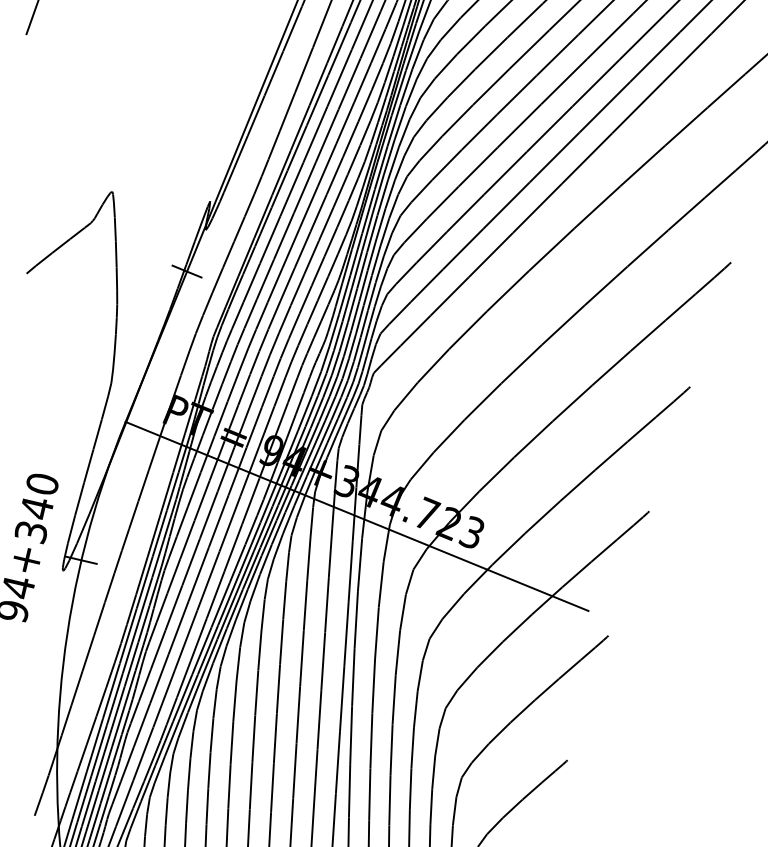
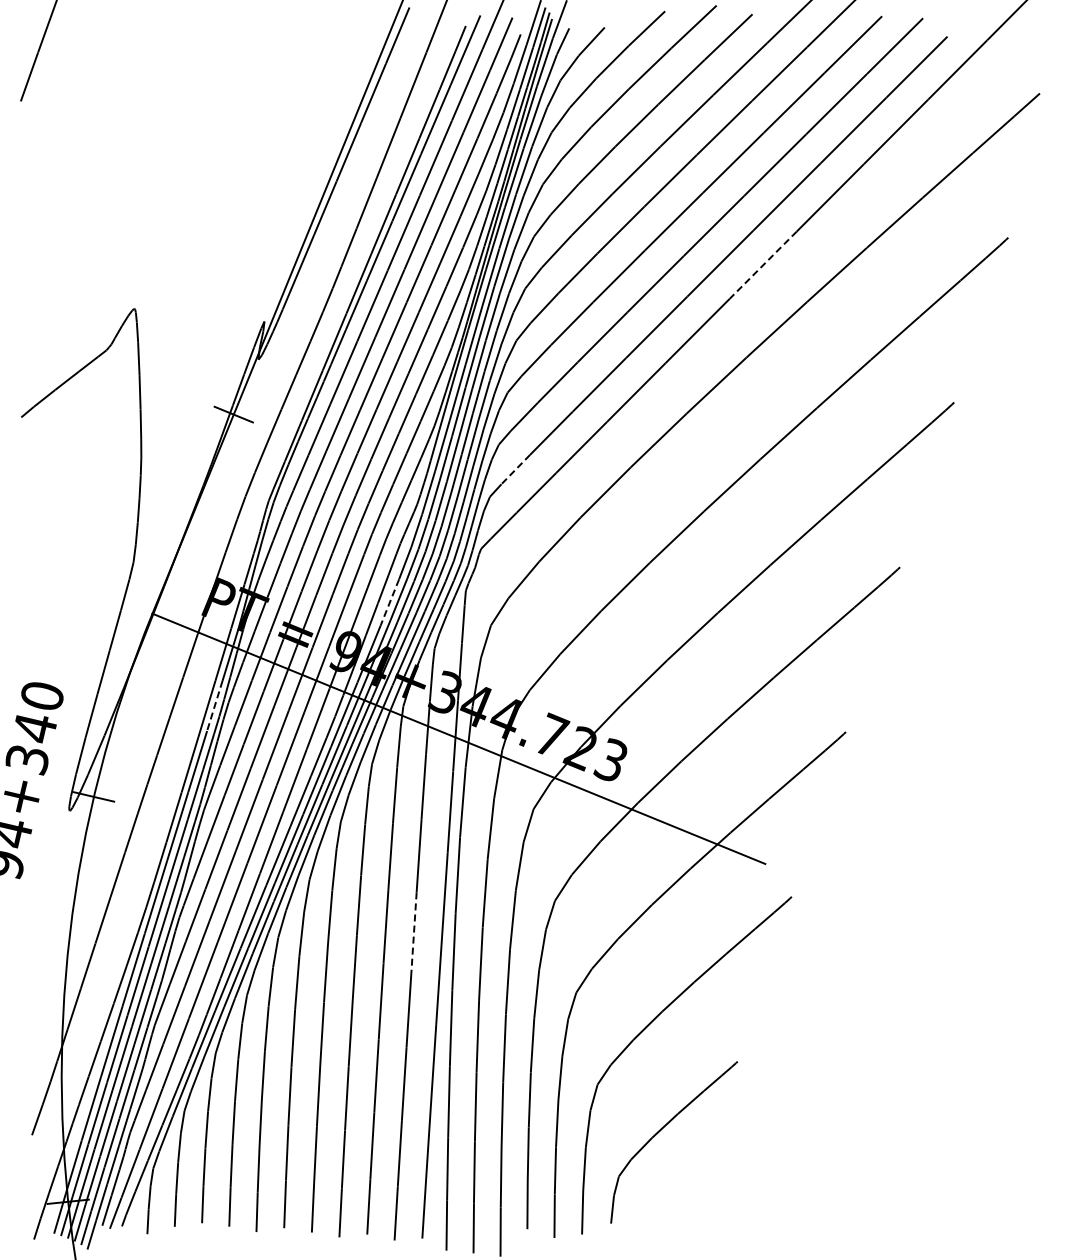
line: (586, 158) -> (762, 265), solid -> dashed
line: (399, 313) -> (515, 469), solid -> dashed
line: (304, 413) -> (389, 602), solid -> dashed
line: (172, 492) -> (214, 706), solid -> dashed
line: (323, 661) -> (414, 931), solid -> dashed

